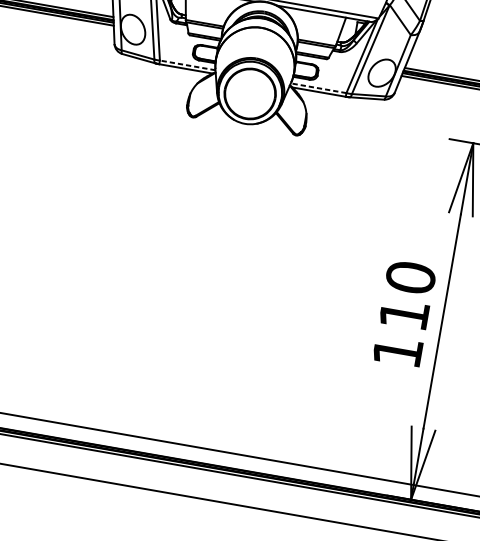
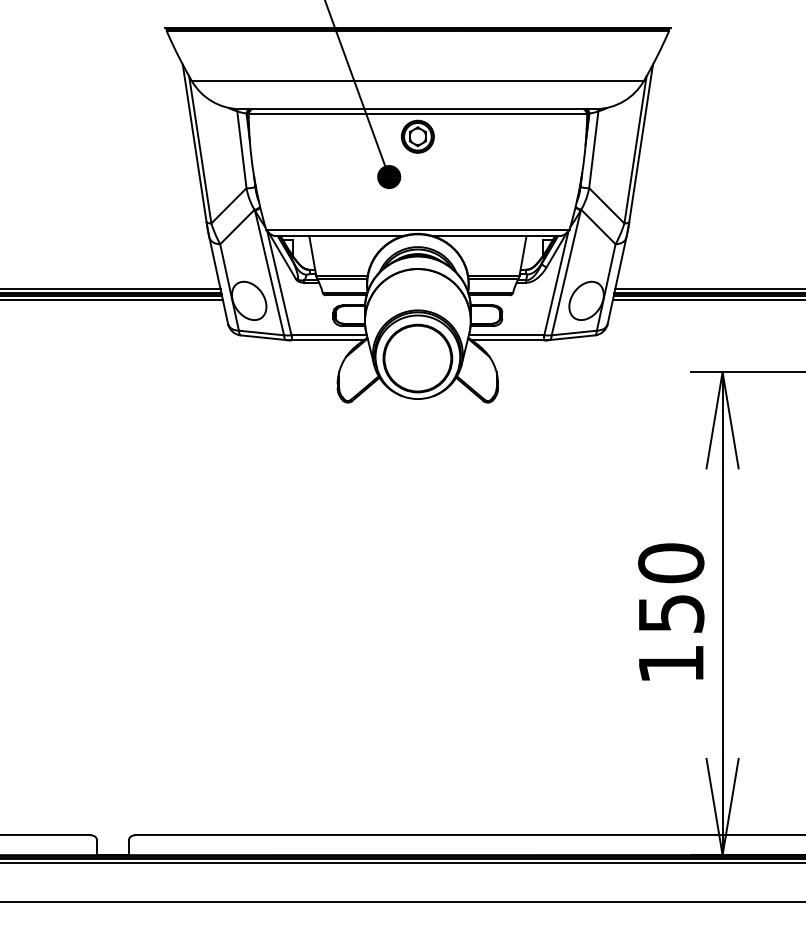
line: (187, 65) -> (329, 335), dashed -> solid
line: (318, 88) -> (506, 335), dashed -> solid
text: (404, 314) -> (671, 613), 110 -> 150

